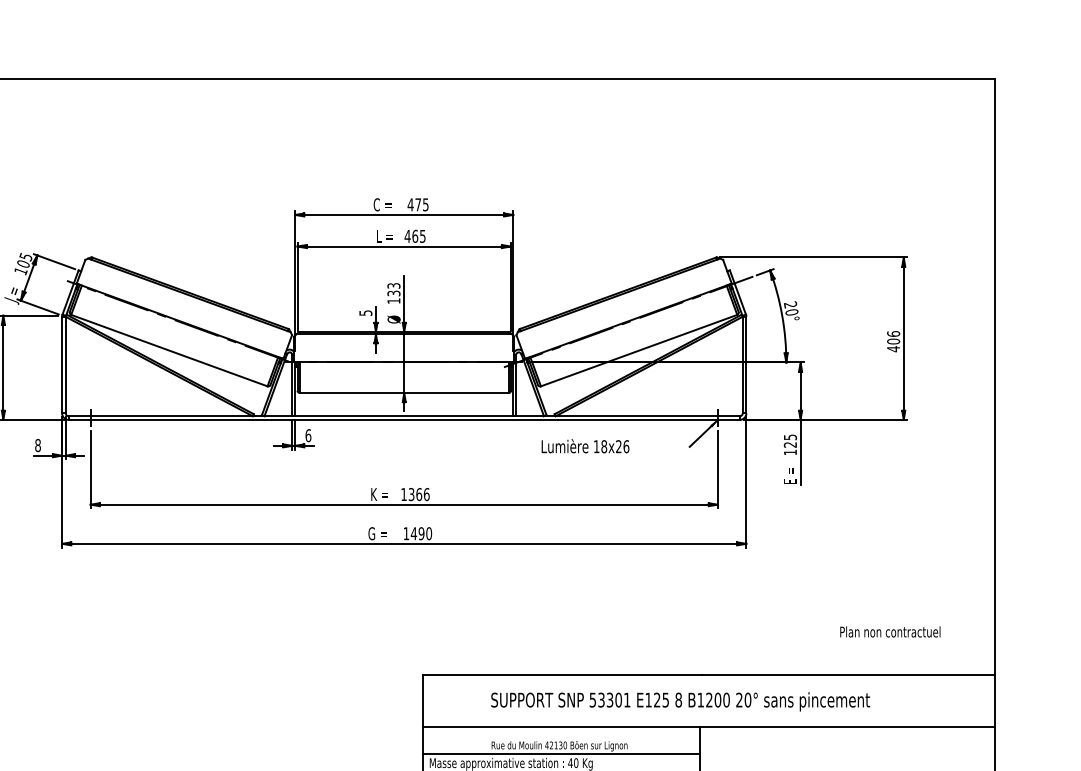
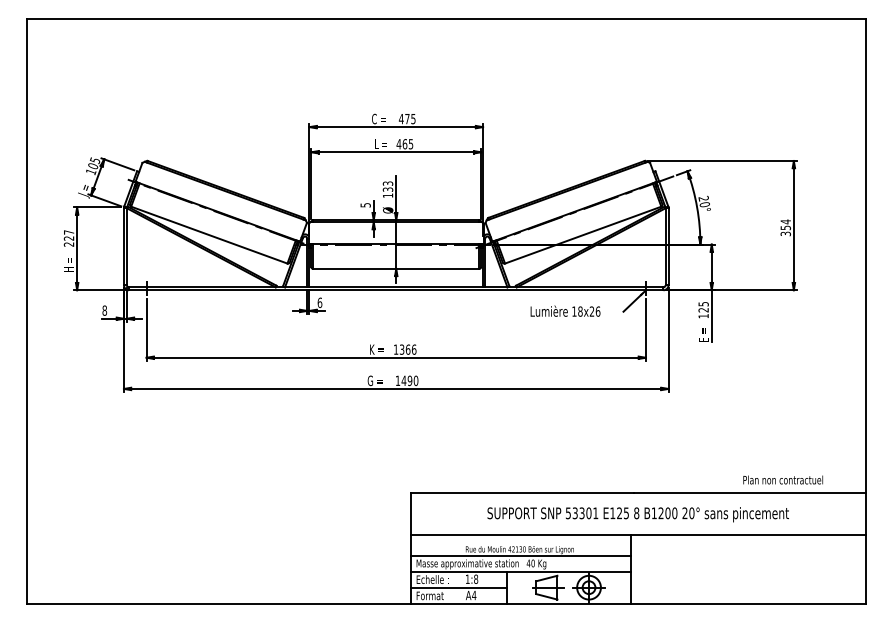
text: (893, 341) -> (785, 227), 406 -> 354
text: (585, 445) -> (565, 310), moved
text: (890, 631) -> (783, 479), moved
text: (679, 701) -> (637, 514), moved

